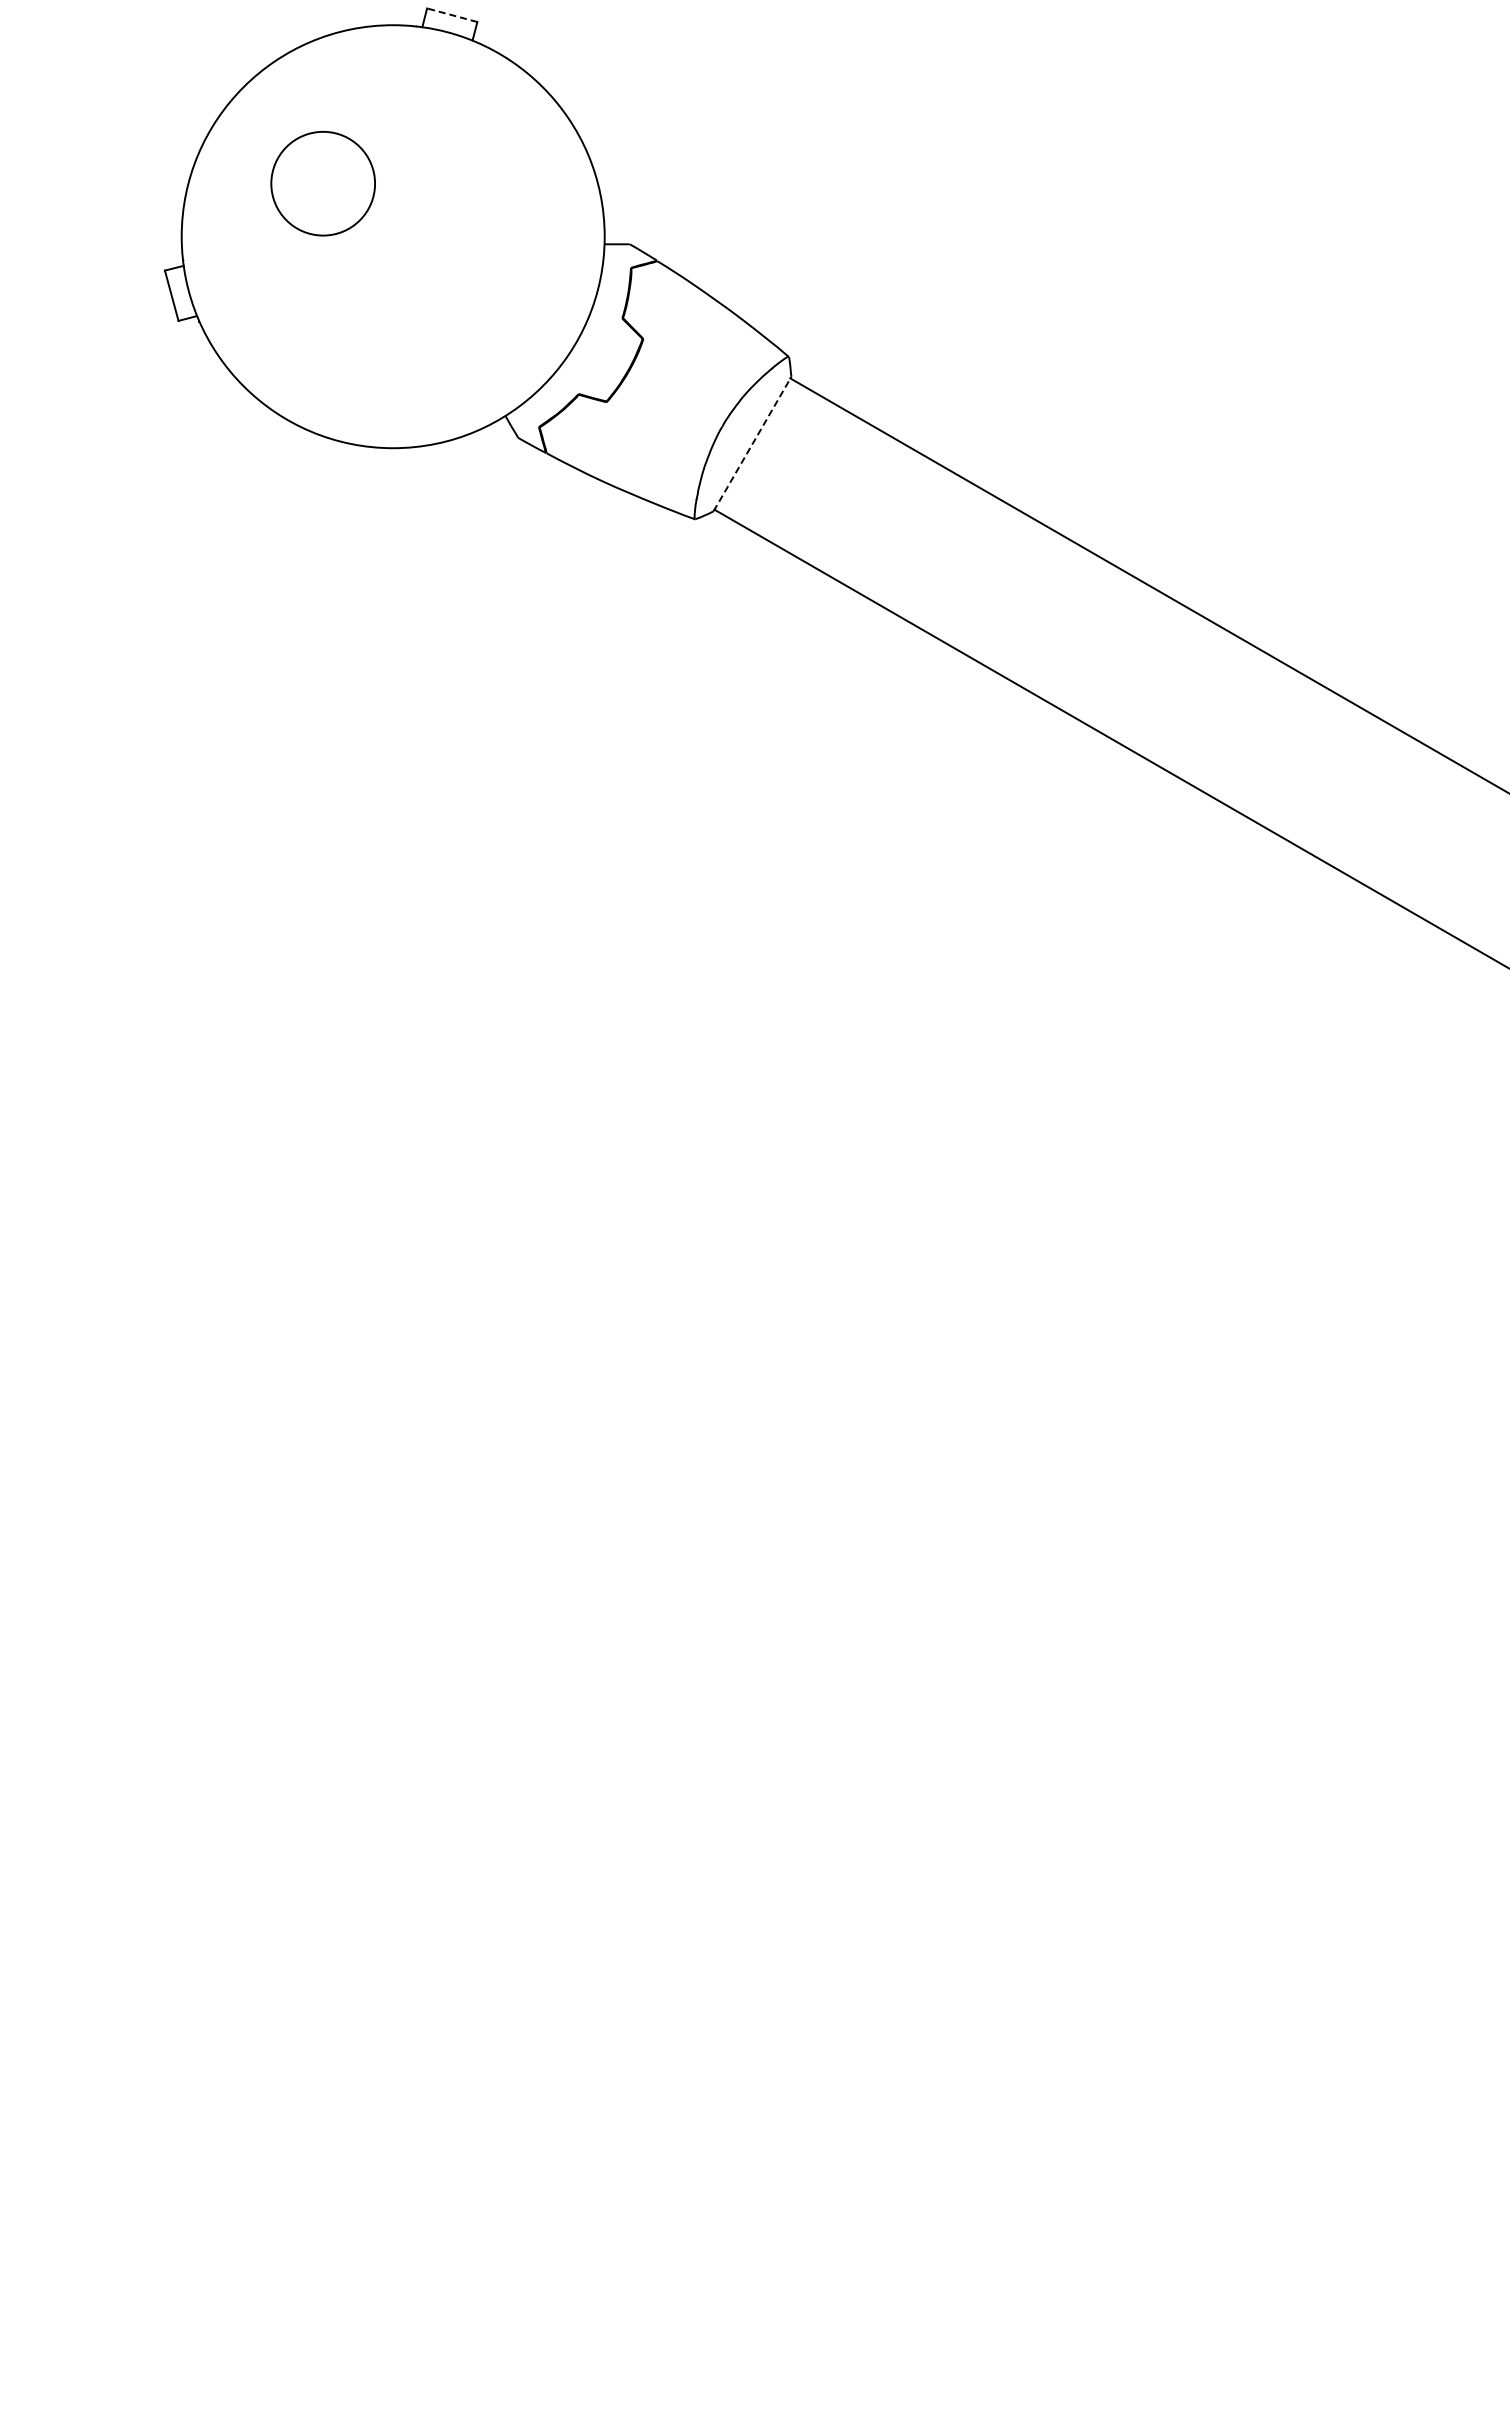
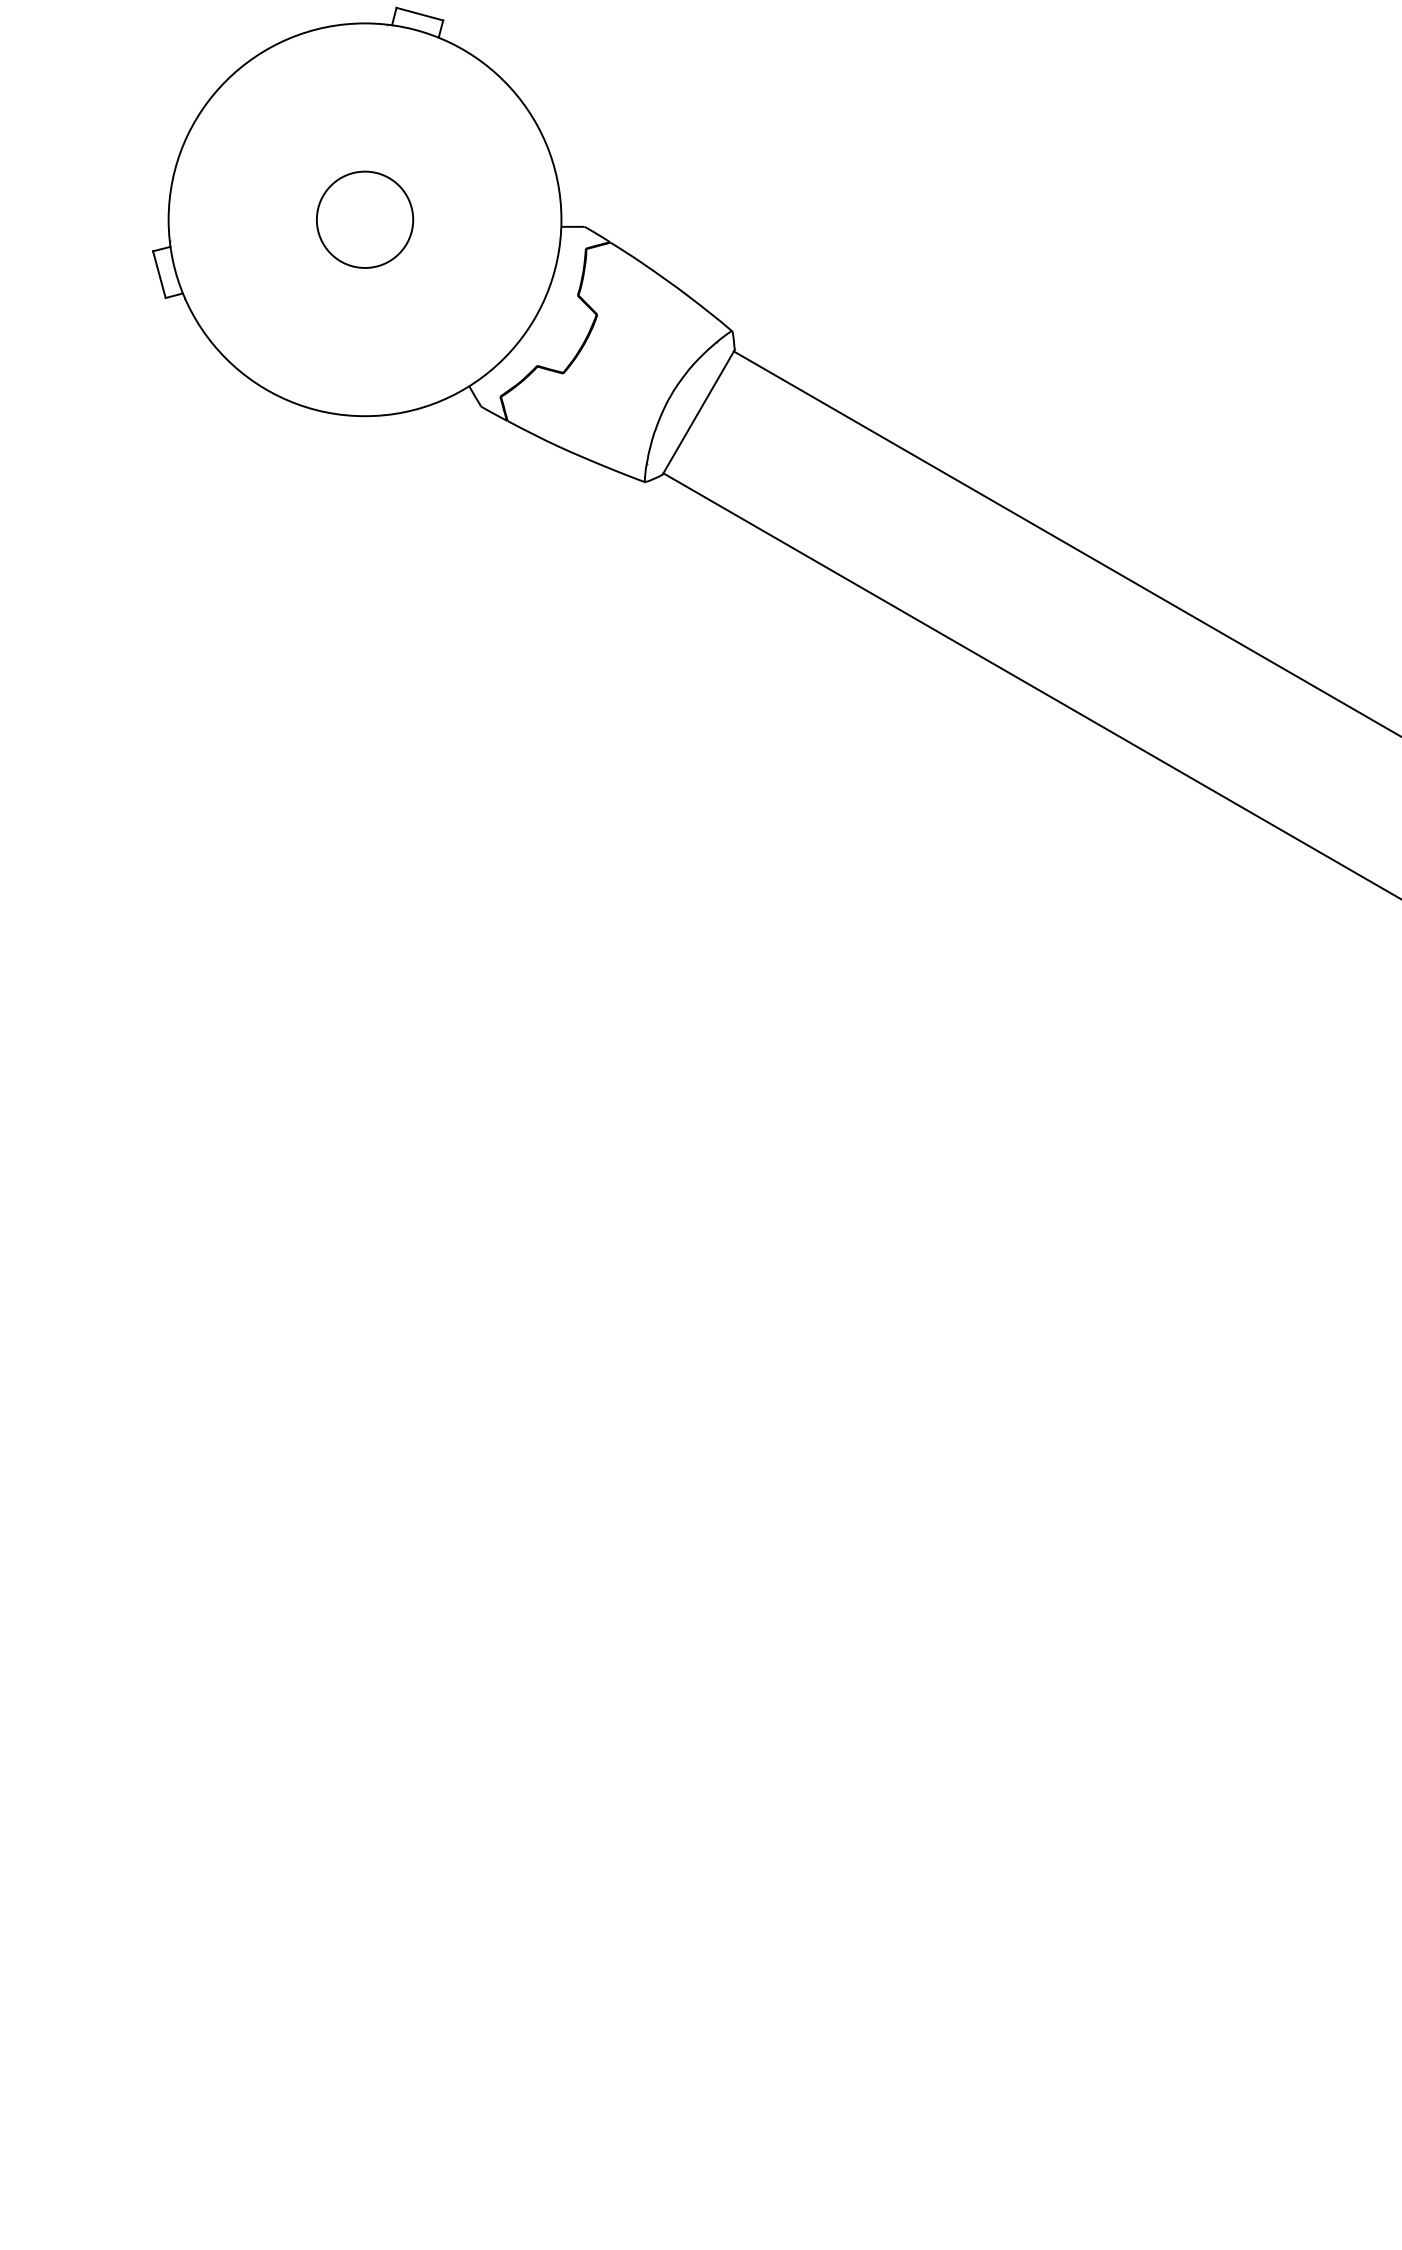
line: (451, 15) -> (419, 14), dashed -> solid
circle: (322, 183) -> (364, 219), moved
line: (752, 444) -> (698, 412), dashed -> solid

